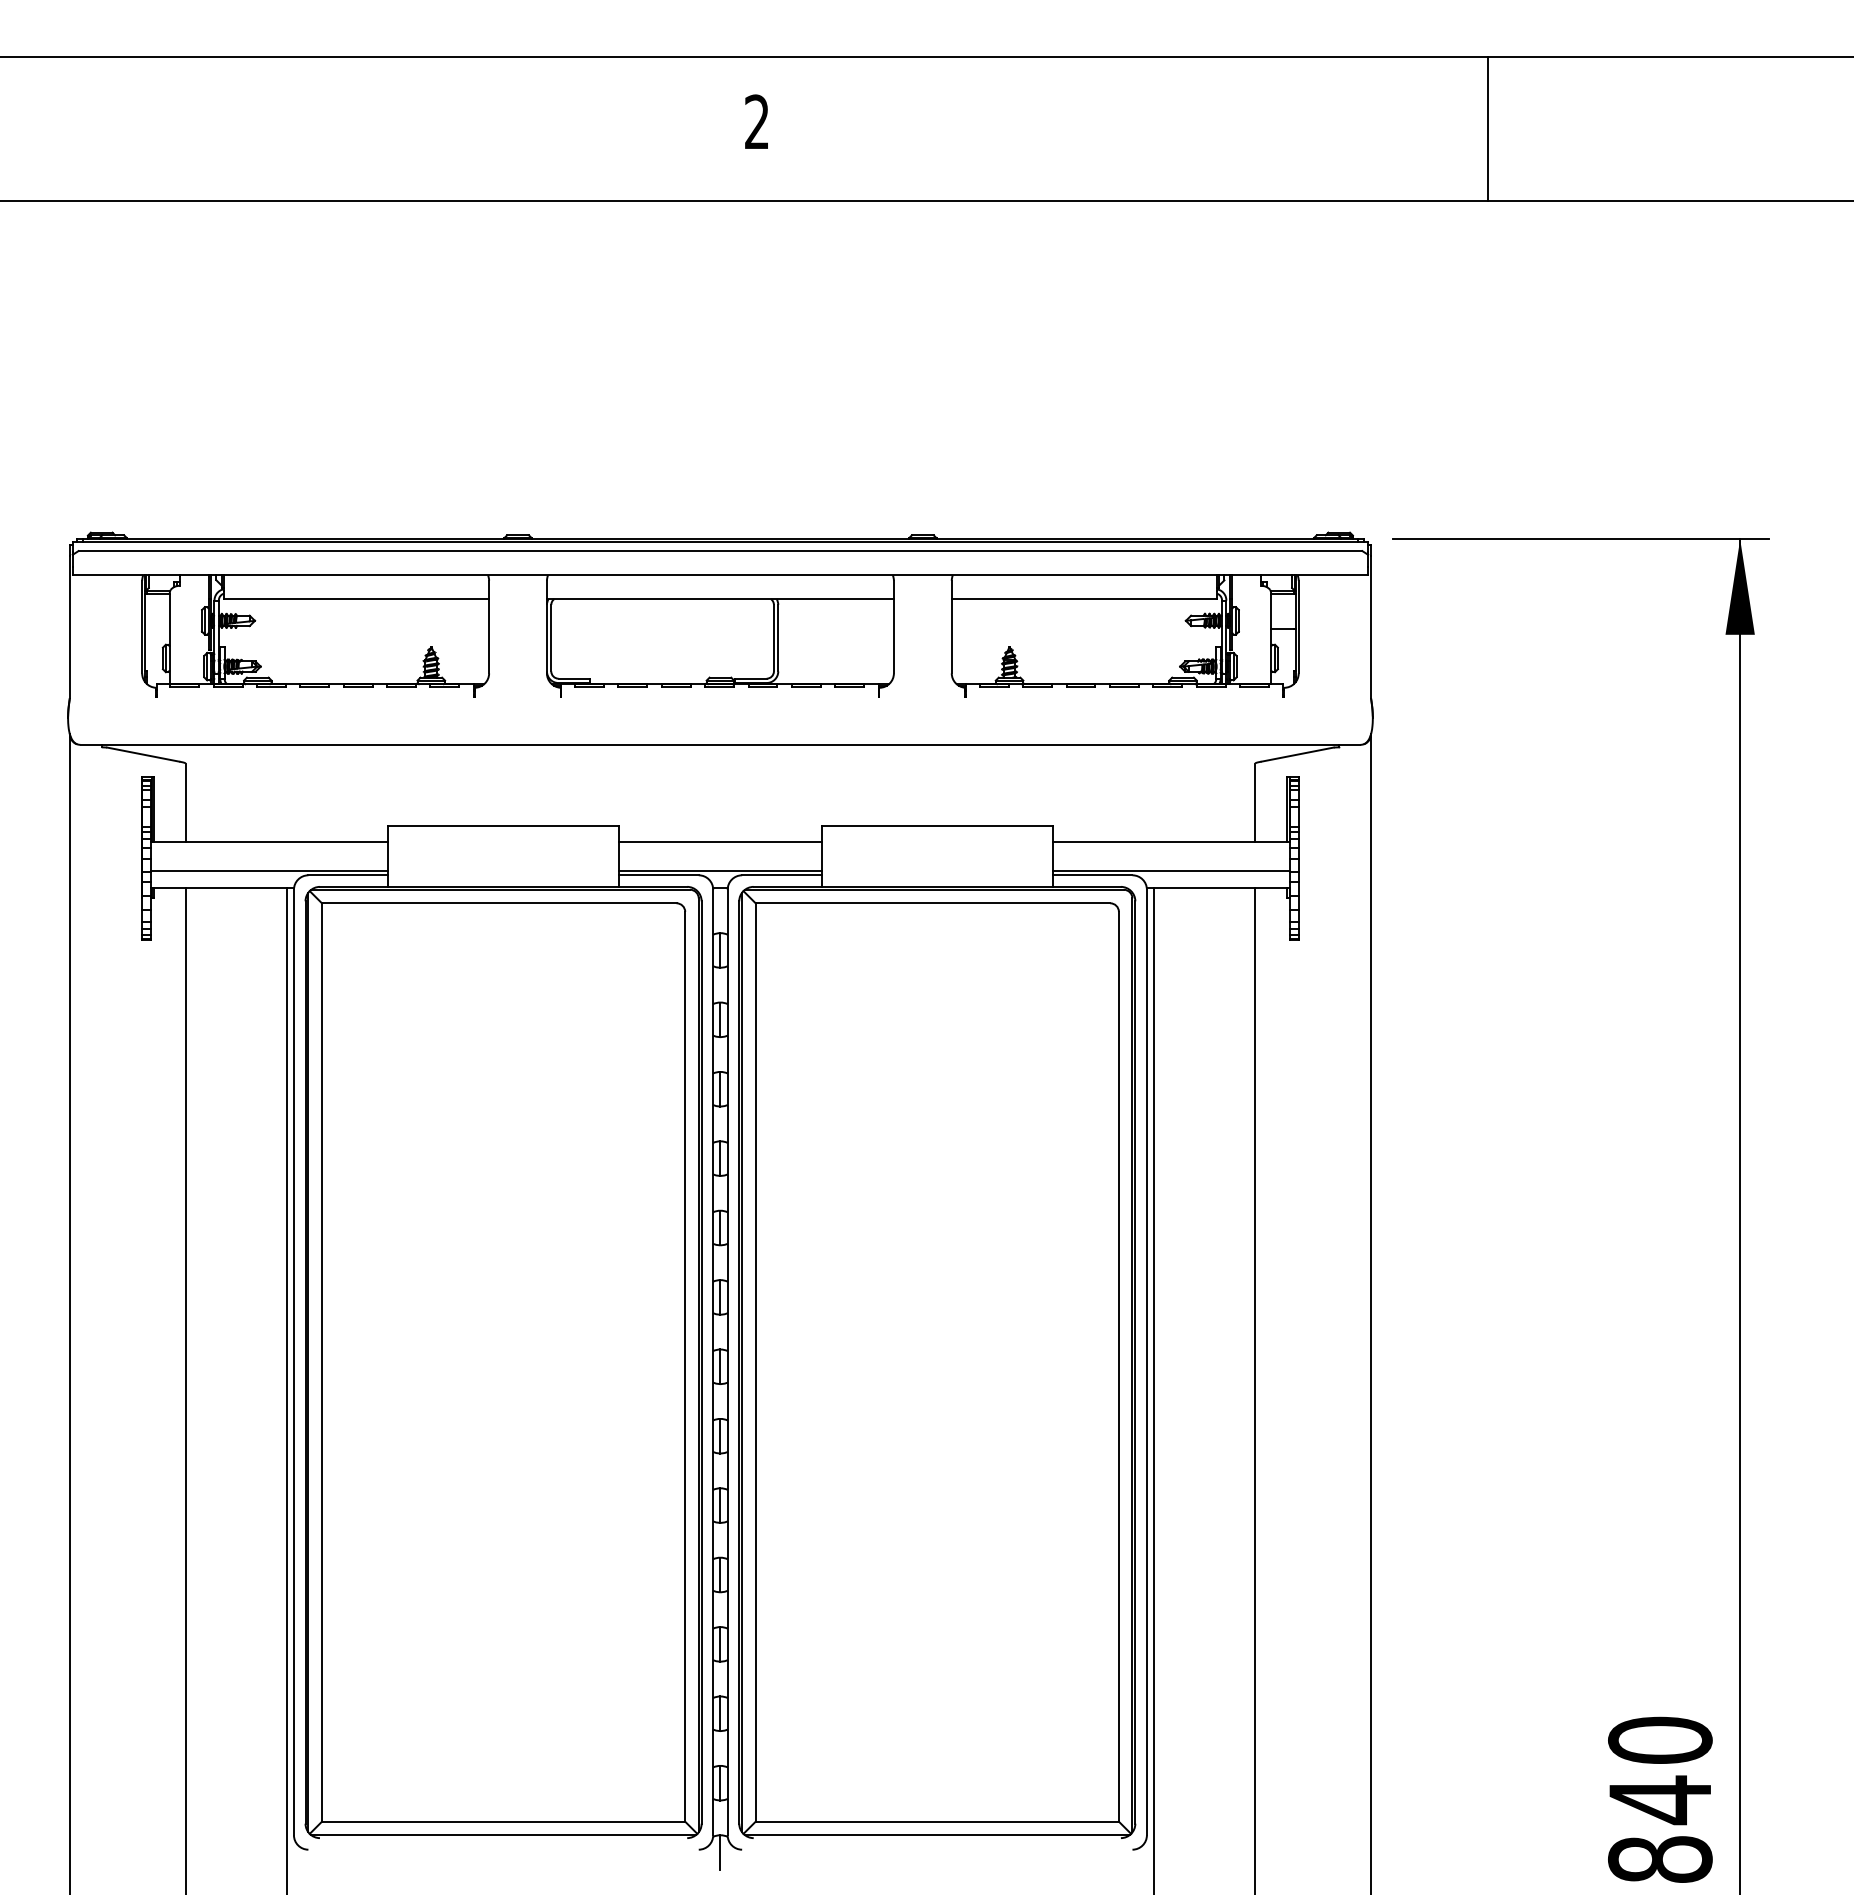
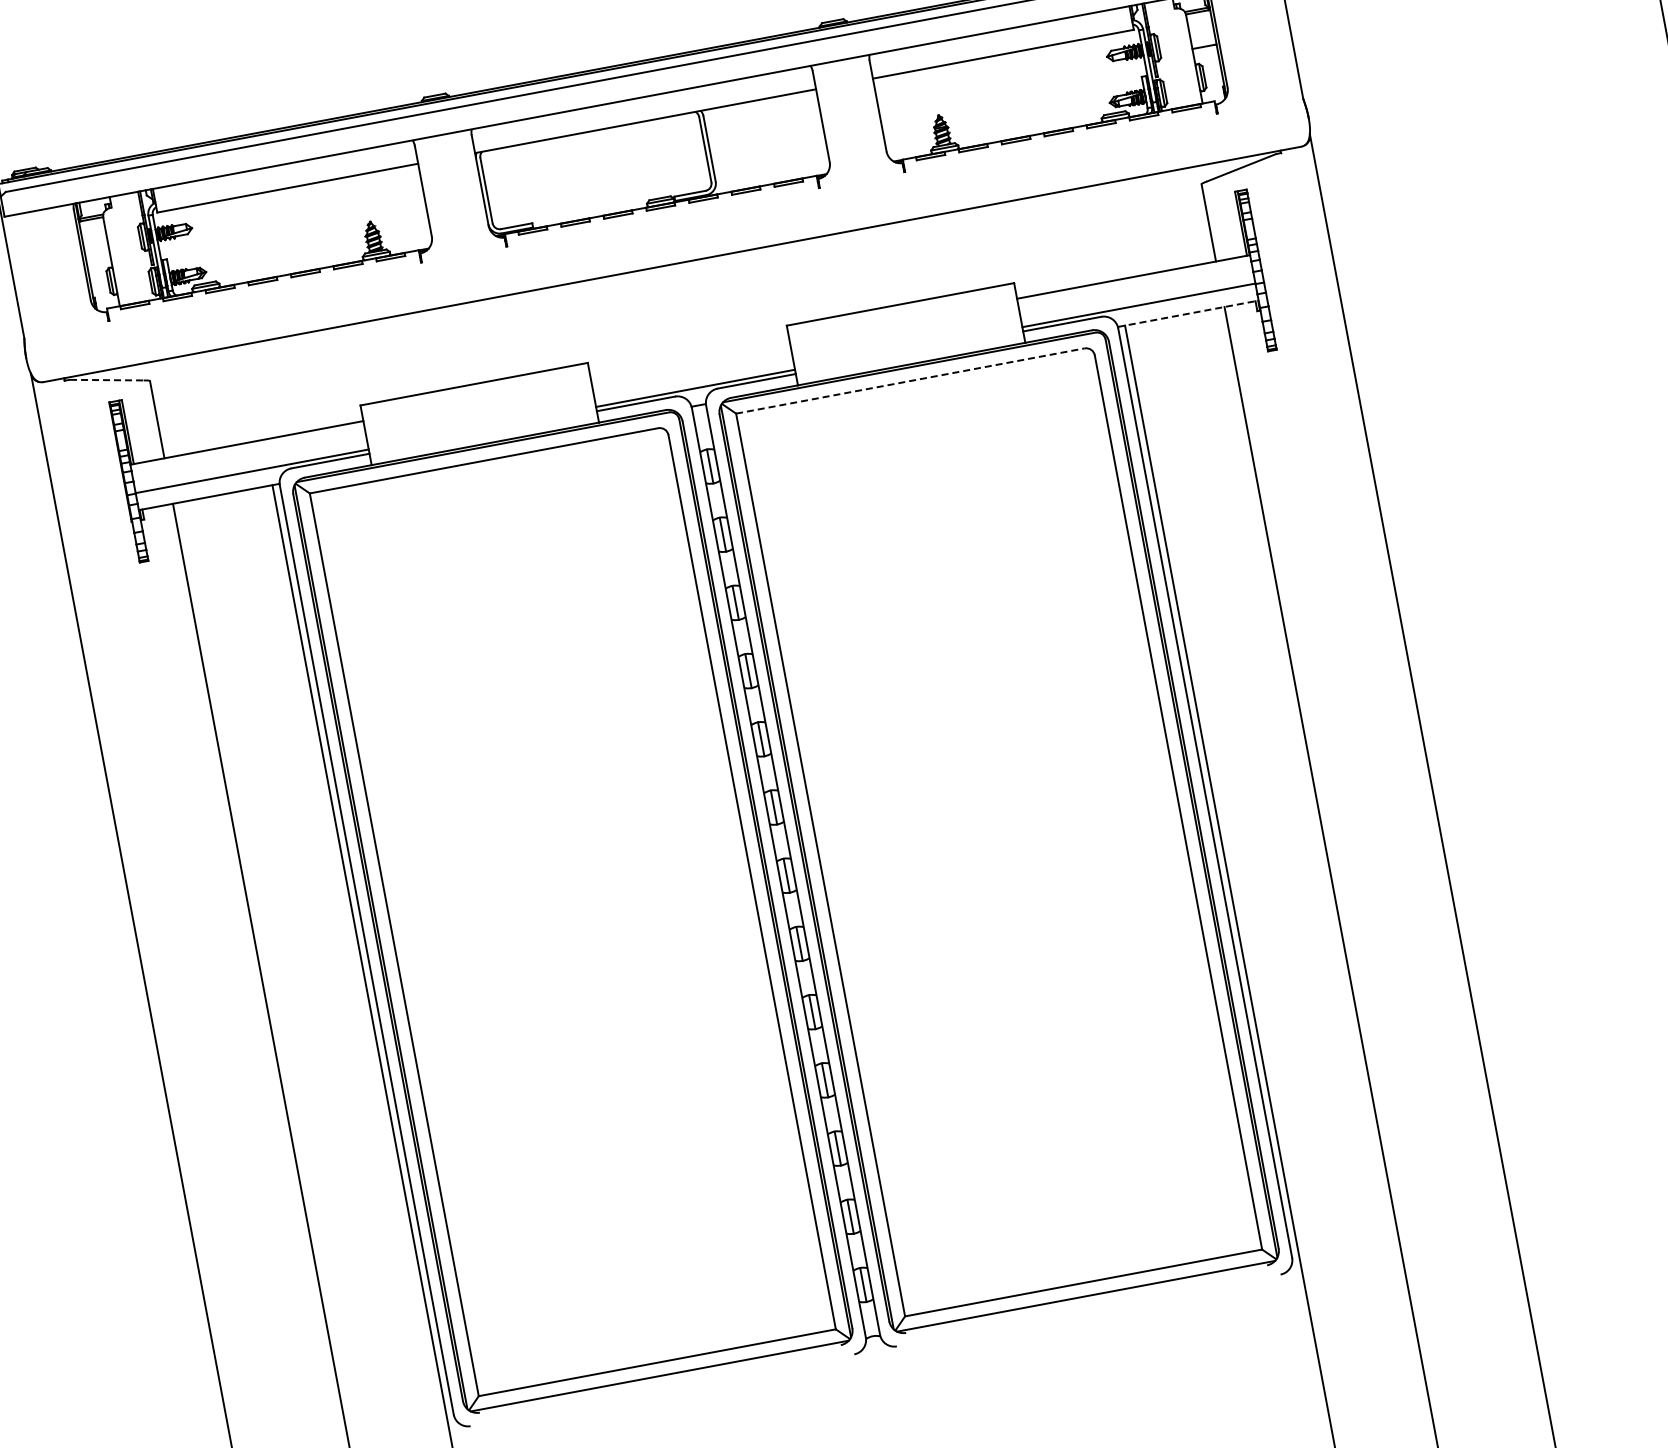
line: (143, 754) -> (107, 380), solid -> dashed
line: (720, 842) -> (690, 360), removed
line: (1218, 888) -> (1188, 313), solid -> dashed
line: (933, 903) -> (910, 381), solid -> dashed
line: (720, 1852) -> (876, 1353), removed

